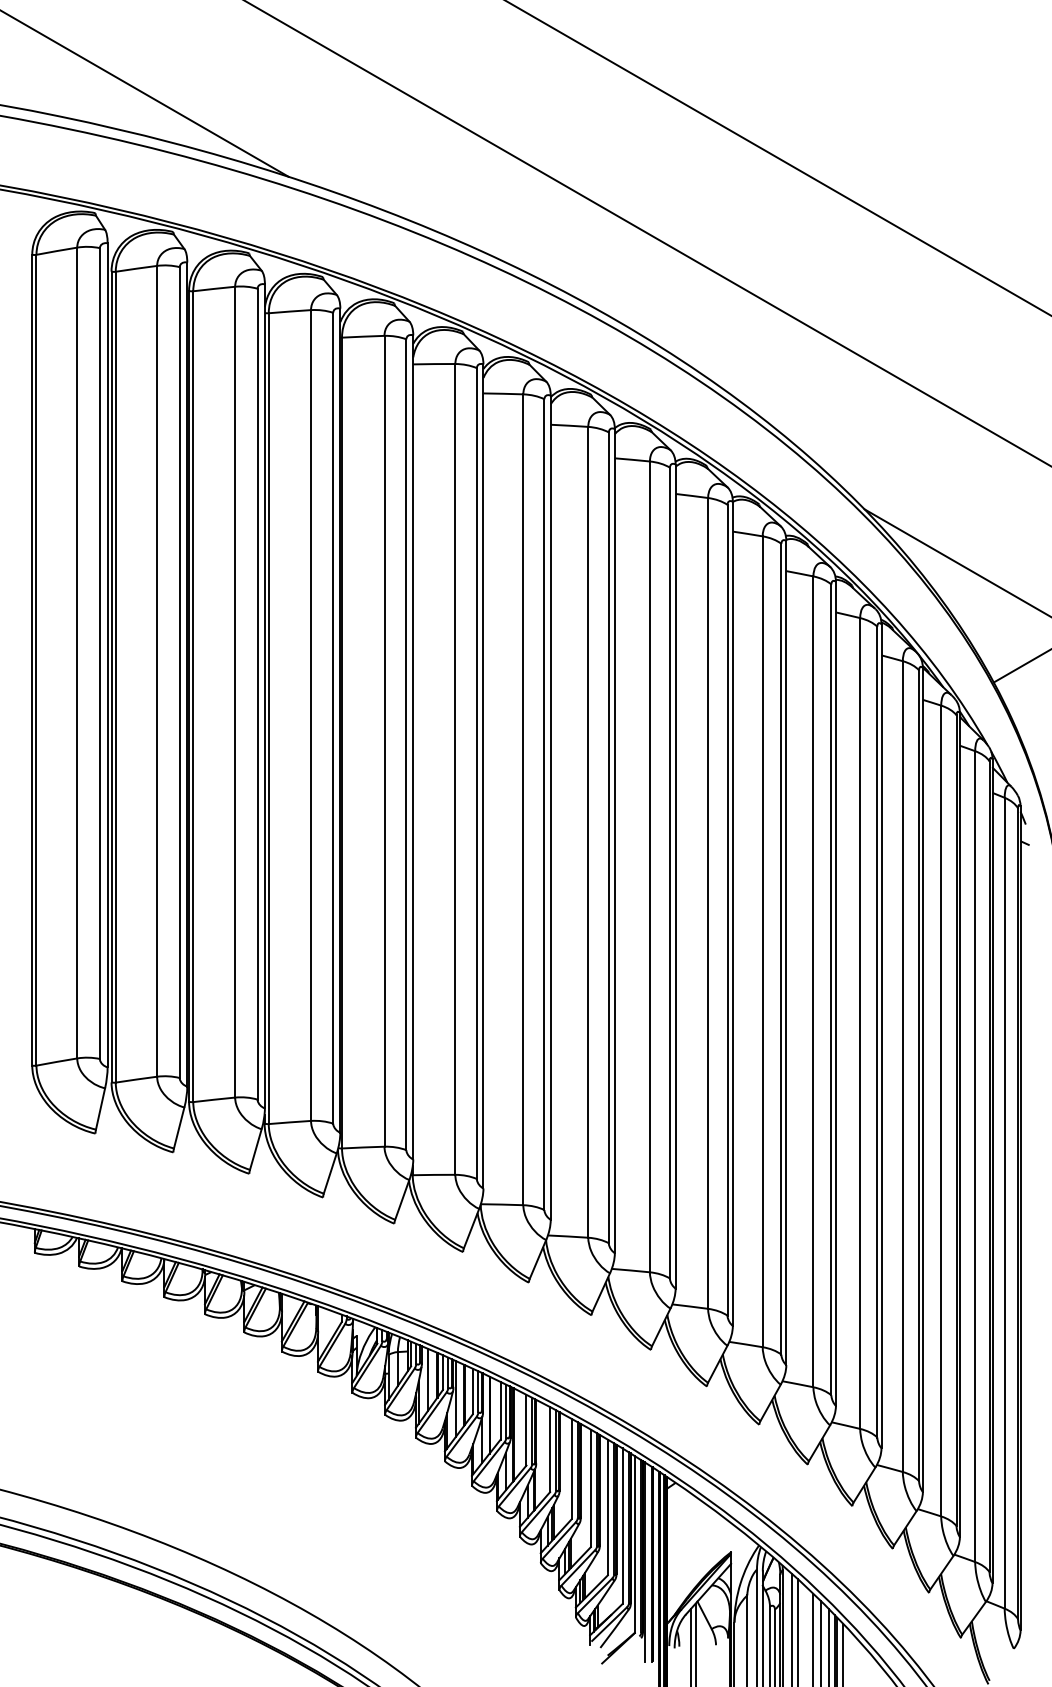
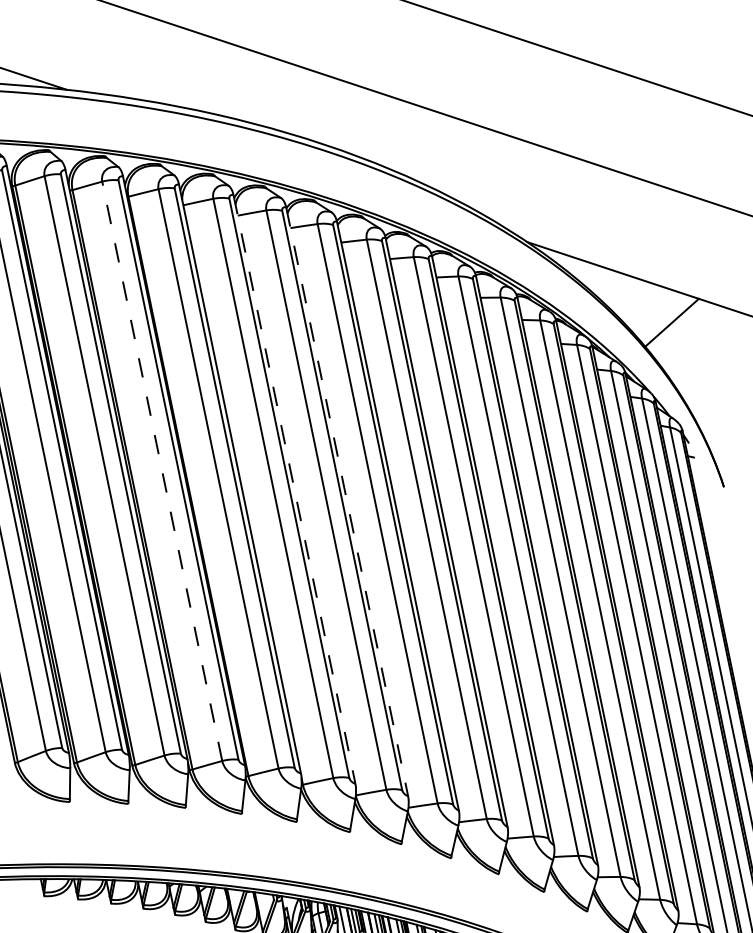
line: (311, 715) -> (162, 471), solid -> dashed
line: (483, 776) -> (294, 489), solid -> dashed
line: (550, 807) -> (346, 501), solid -> dashed

